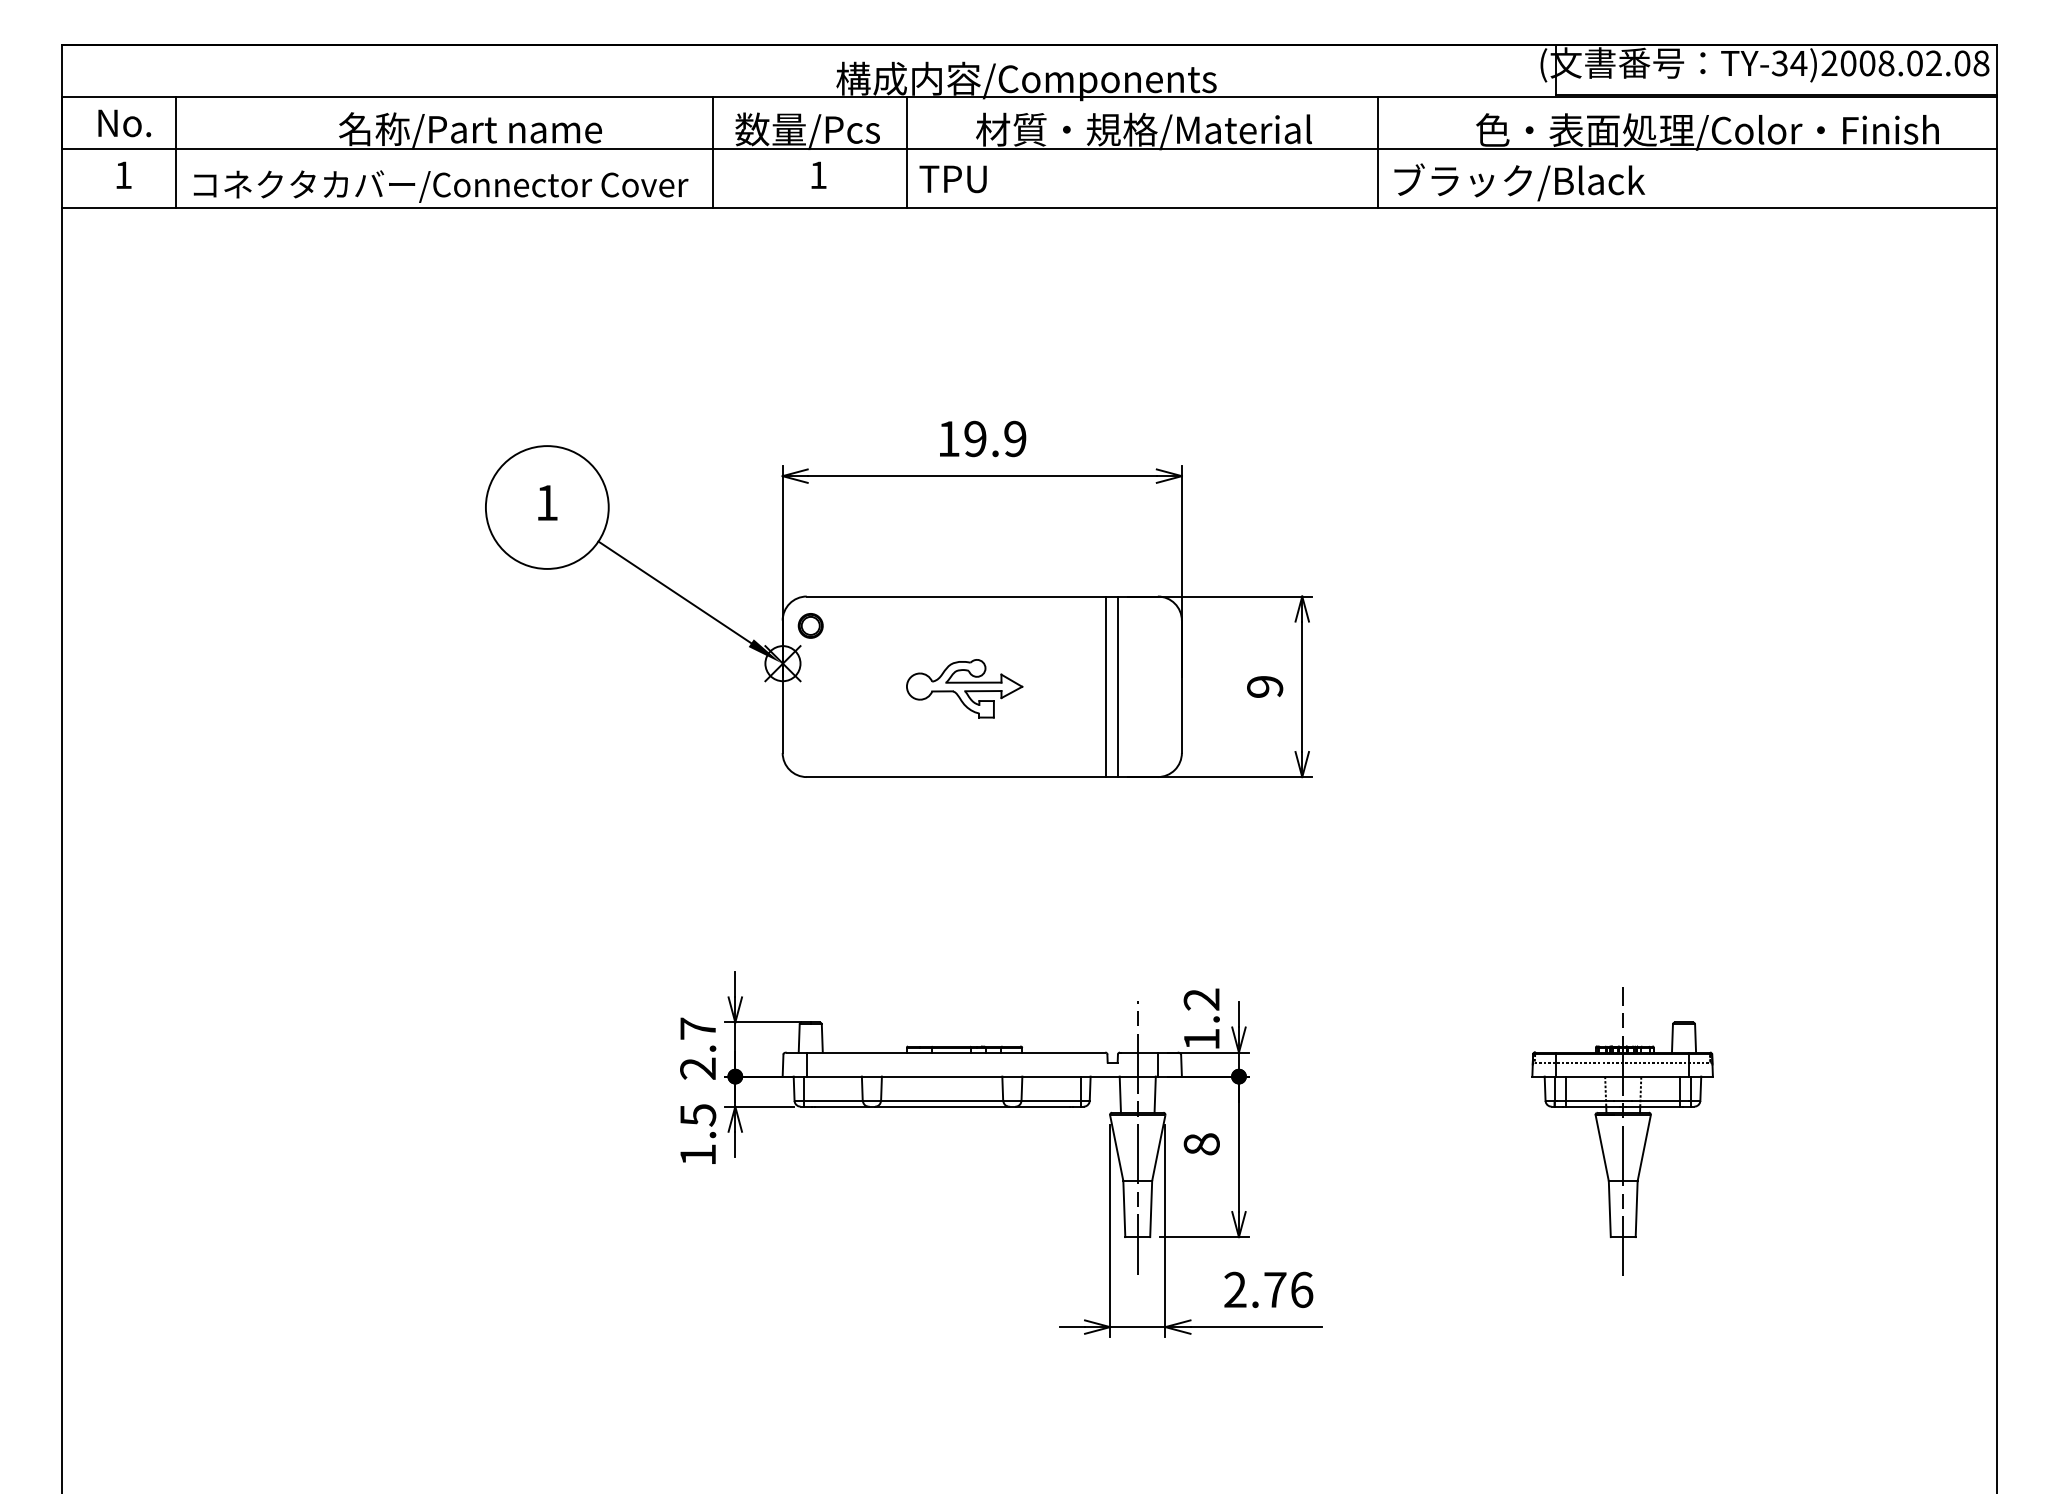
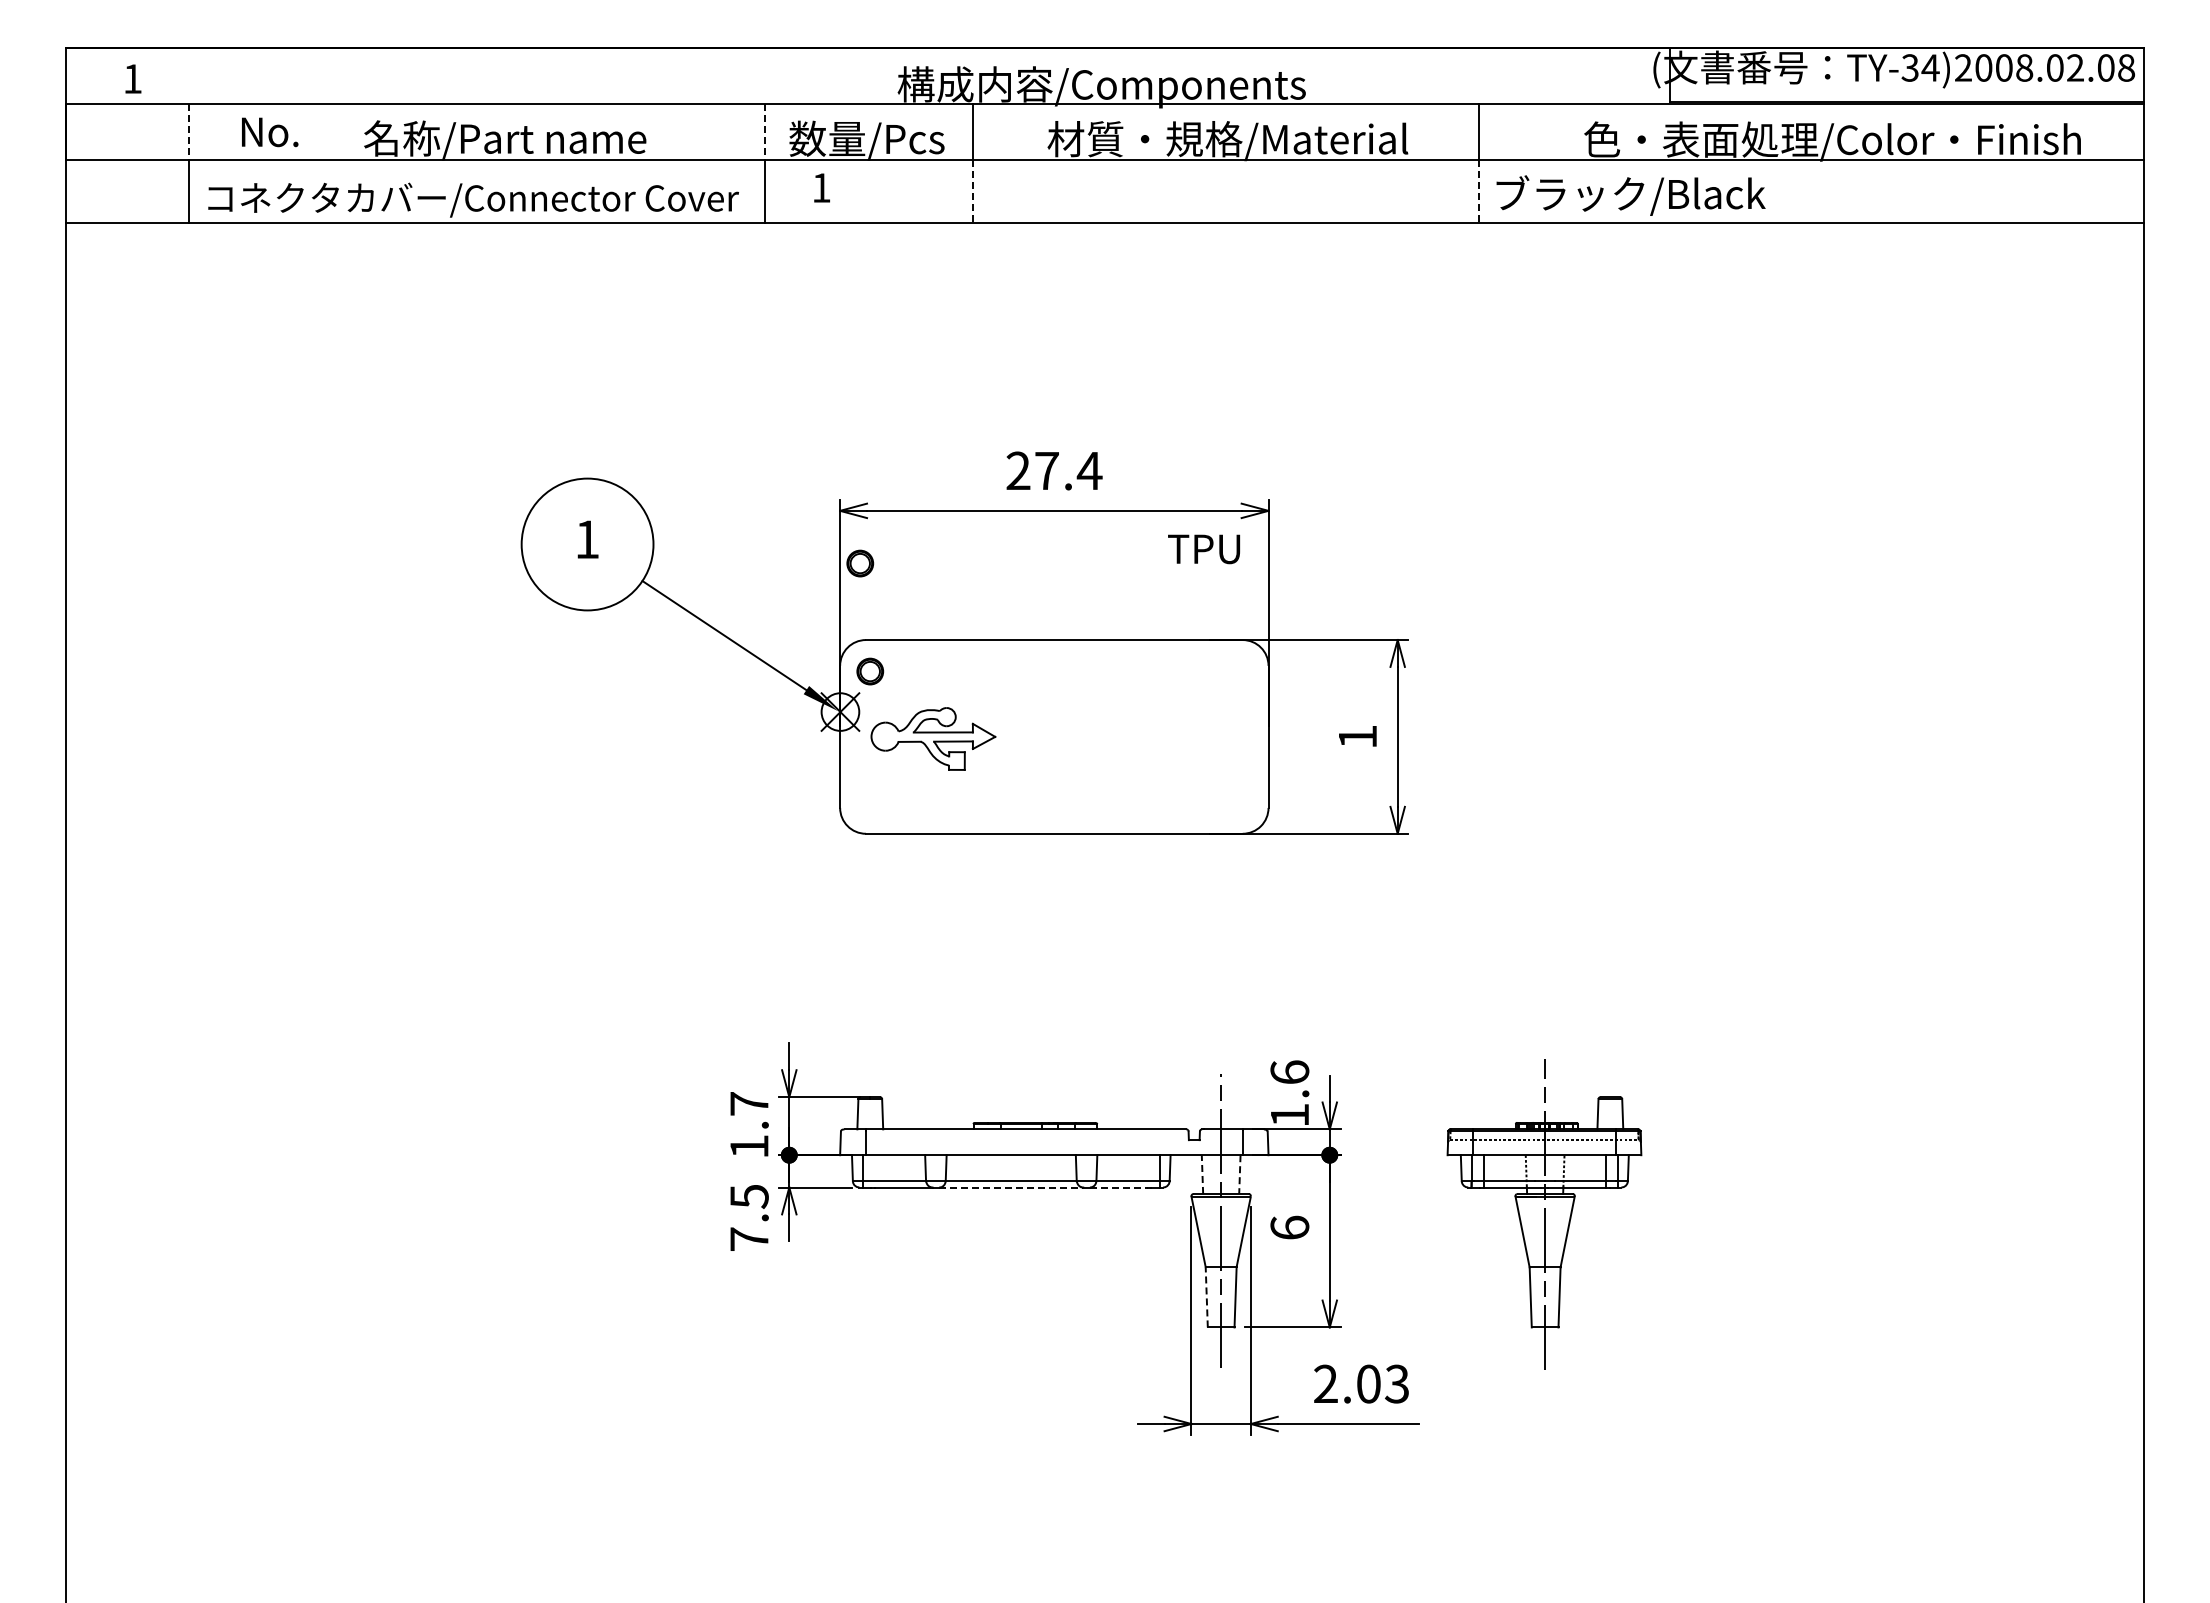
text: (125, 123) -> (270, 132), moved
line: (176, 123) -> (189, 132), solid -> dashed
line: (713, 123) -> (765, 132), solid -> dashed
text: (124, 174) -> (133, 78), moved
text: (818, 174) -> (821, 187), moved
line: (906, 178) -> (973, 191), solid -> dashed
line: (1377, 178) -> (1478, 191), solid -> dashed
text: (953, 179) -> (1204, 549), moved
text: (982, 438) -> (1054, 470), 19.9 -> 27.4
part: (801, 525) -> (860, 563), added
line: (1106, 686) -> (1187, 736), removed
line: (1117, 686) -> (1199, 736), removed
text: (1264, 686) -> (1357, 736), 9 -> 1
part: (964, 688) -> (933, 738), moved
text: (1201, 999) -> (1289, 1072), 1.2 -> 1.6
text: (698, 1068) -> (749, 1146), 2.7 -> 1.7
line: (1120, 1094) -> (1202, 1174), solid -> dashed
line: (1154, 1095) -> (1239, 1175), solid -> dashed
line: (942, 1106) -> (1011, 1187), solid -> dashed
line: (1043, 1106) -> (1119, 1187), solid -> dashed
part: (1622, 1131) -> (1544, 1214), moved
text: (1201, 1143) -> (1289, 1227), 8 -> 6
text: (698, 1154) -> (749, 1238), 1.5 -> 7.5
line: (1124, 1208) -> (1206, 1296), solid -> dashed
text: (1289, 1289) -> (1383, 1383), 2.76 -> 2.03

